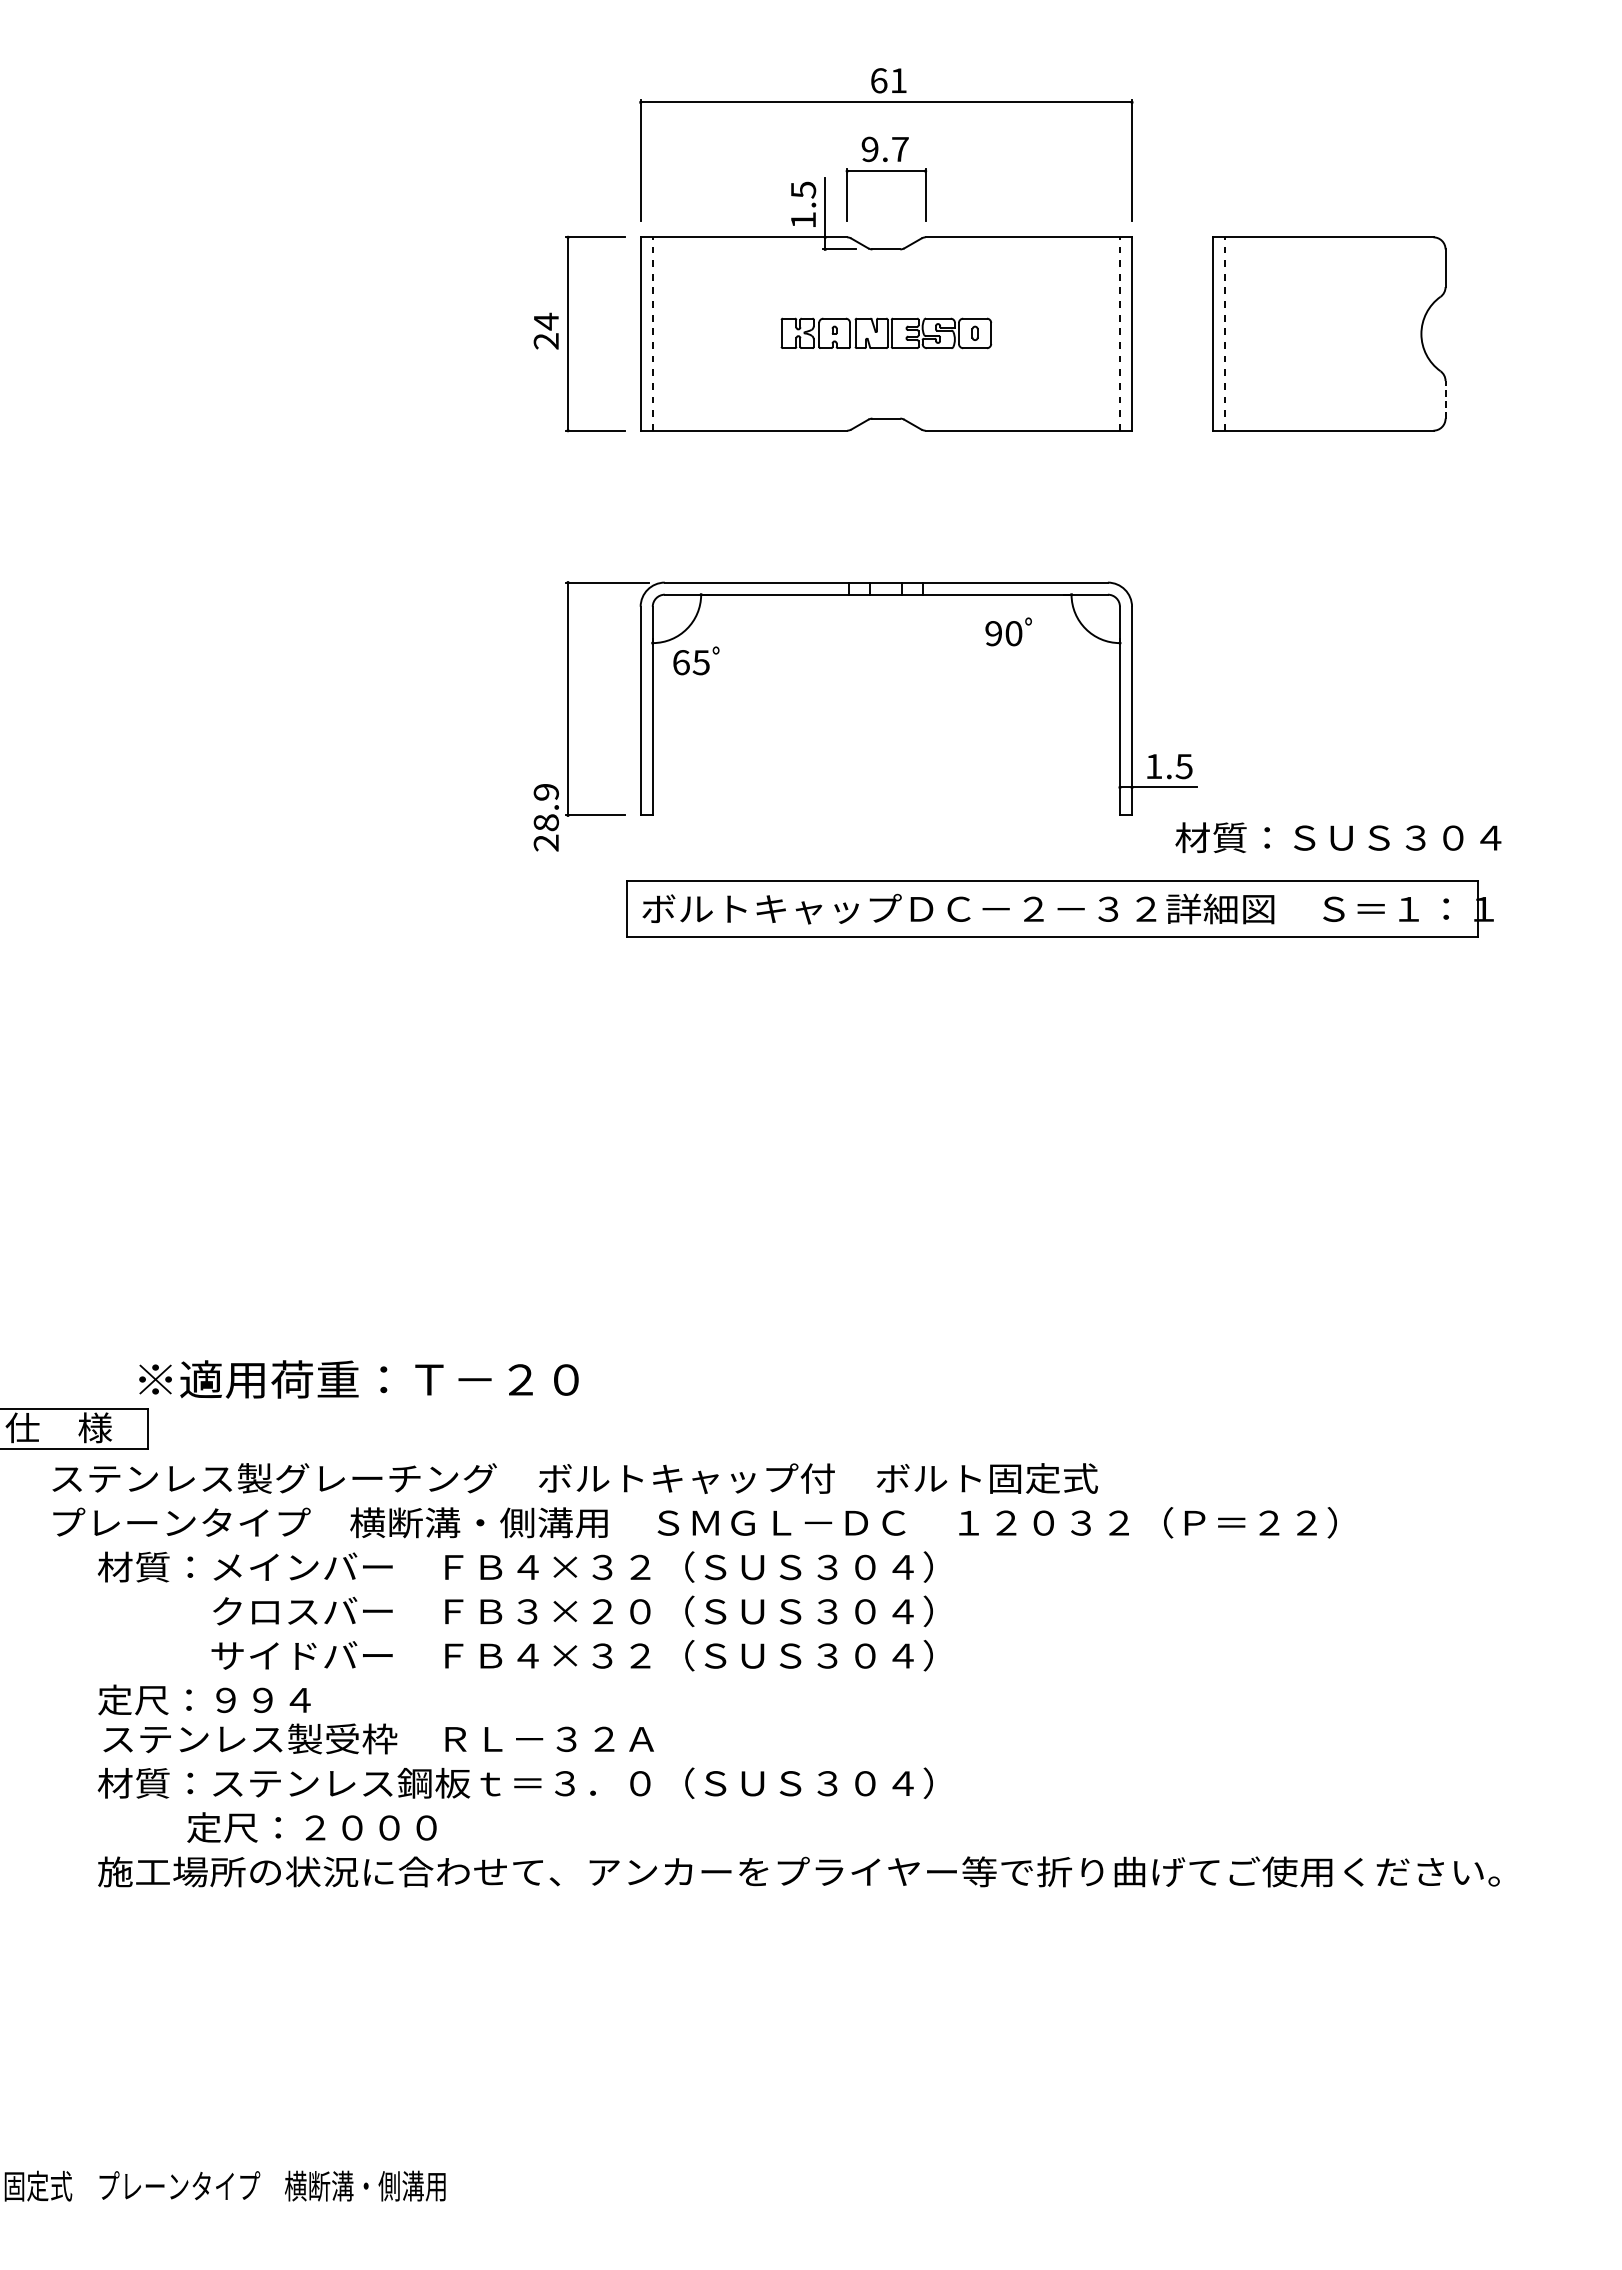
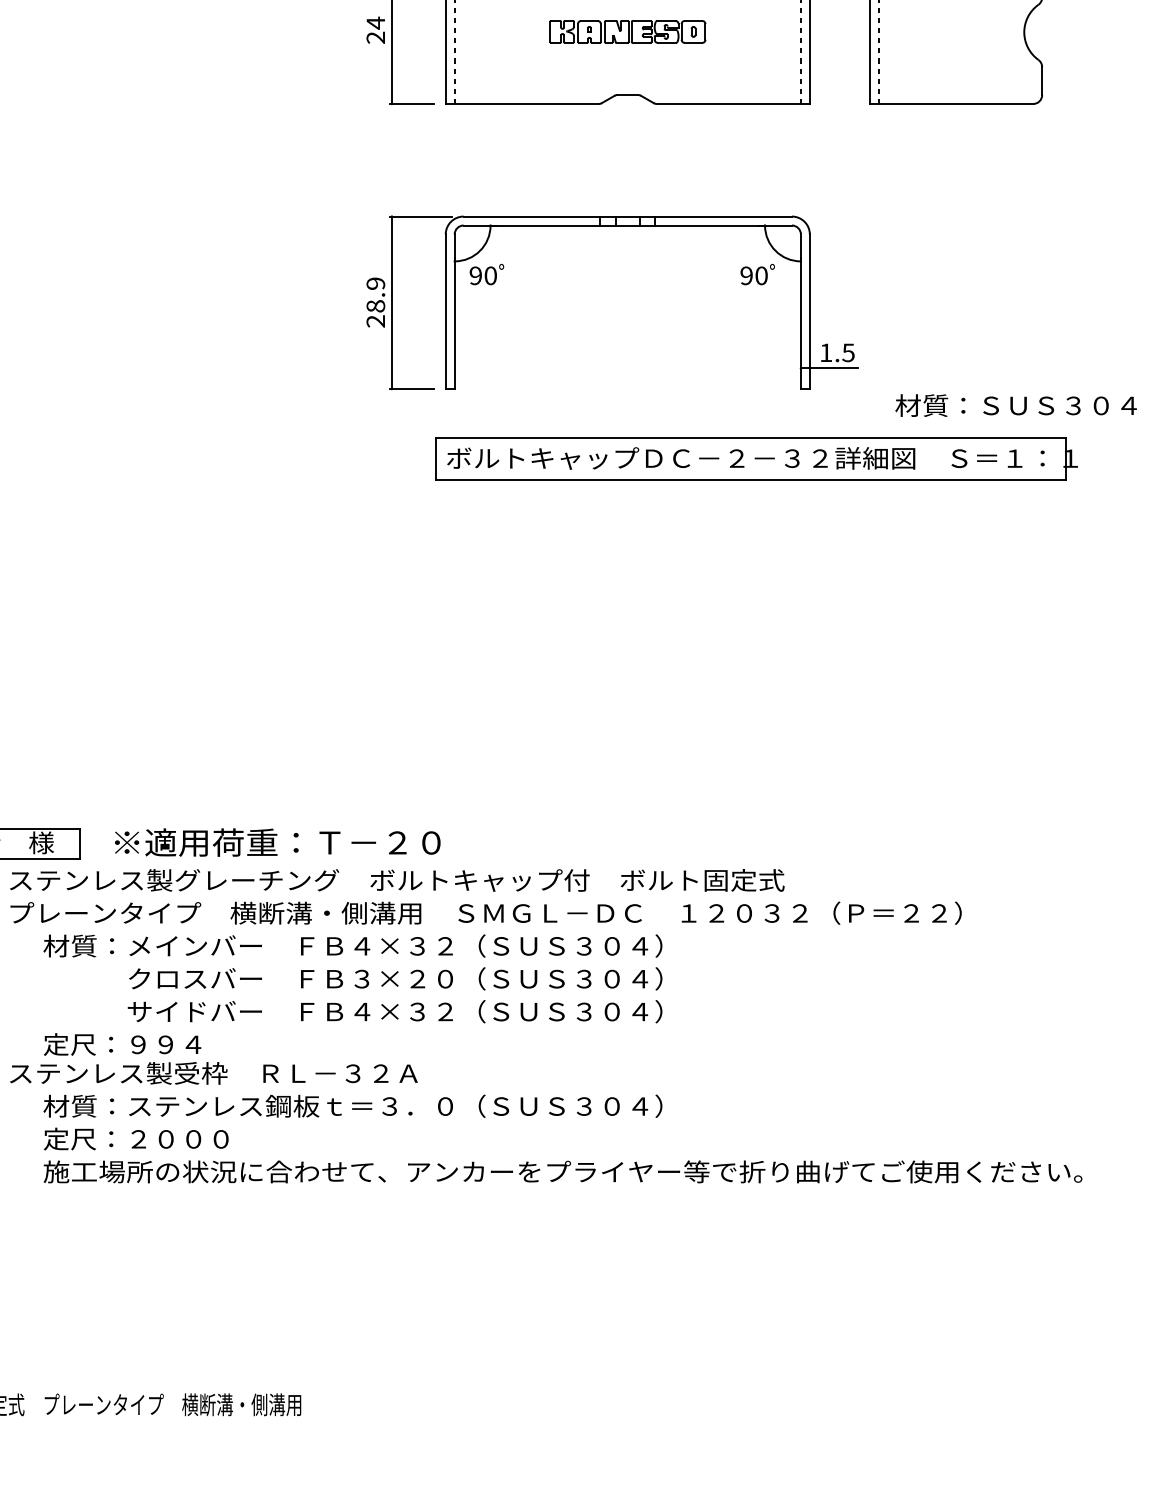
line: (1445, 399) -> (1042, 80), dashed -> solid
text: (1008, 631) -> (757, 274), moved
text: (691, 662) -> (483, 275), 65 -> 90
text: (545, 817) -> (375, 302), moved
text: (1338, 837) -> (1016, 405), moved
text: (358, 1379) -> (277, 842), moved
text: (378, 1738) -> (213, 1073), moved
text: (311, 1827) -> (135, 1139), moved

